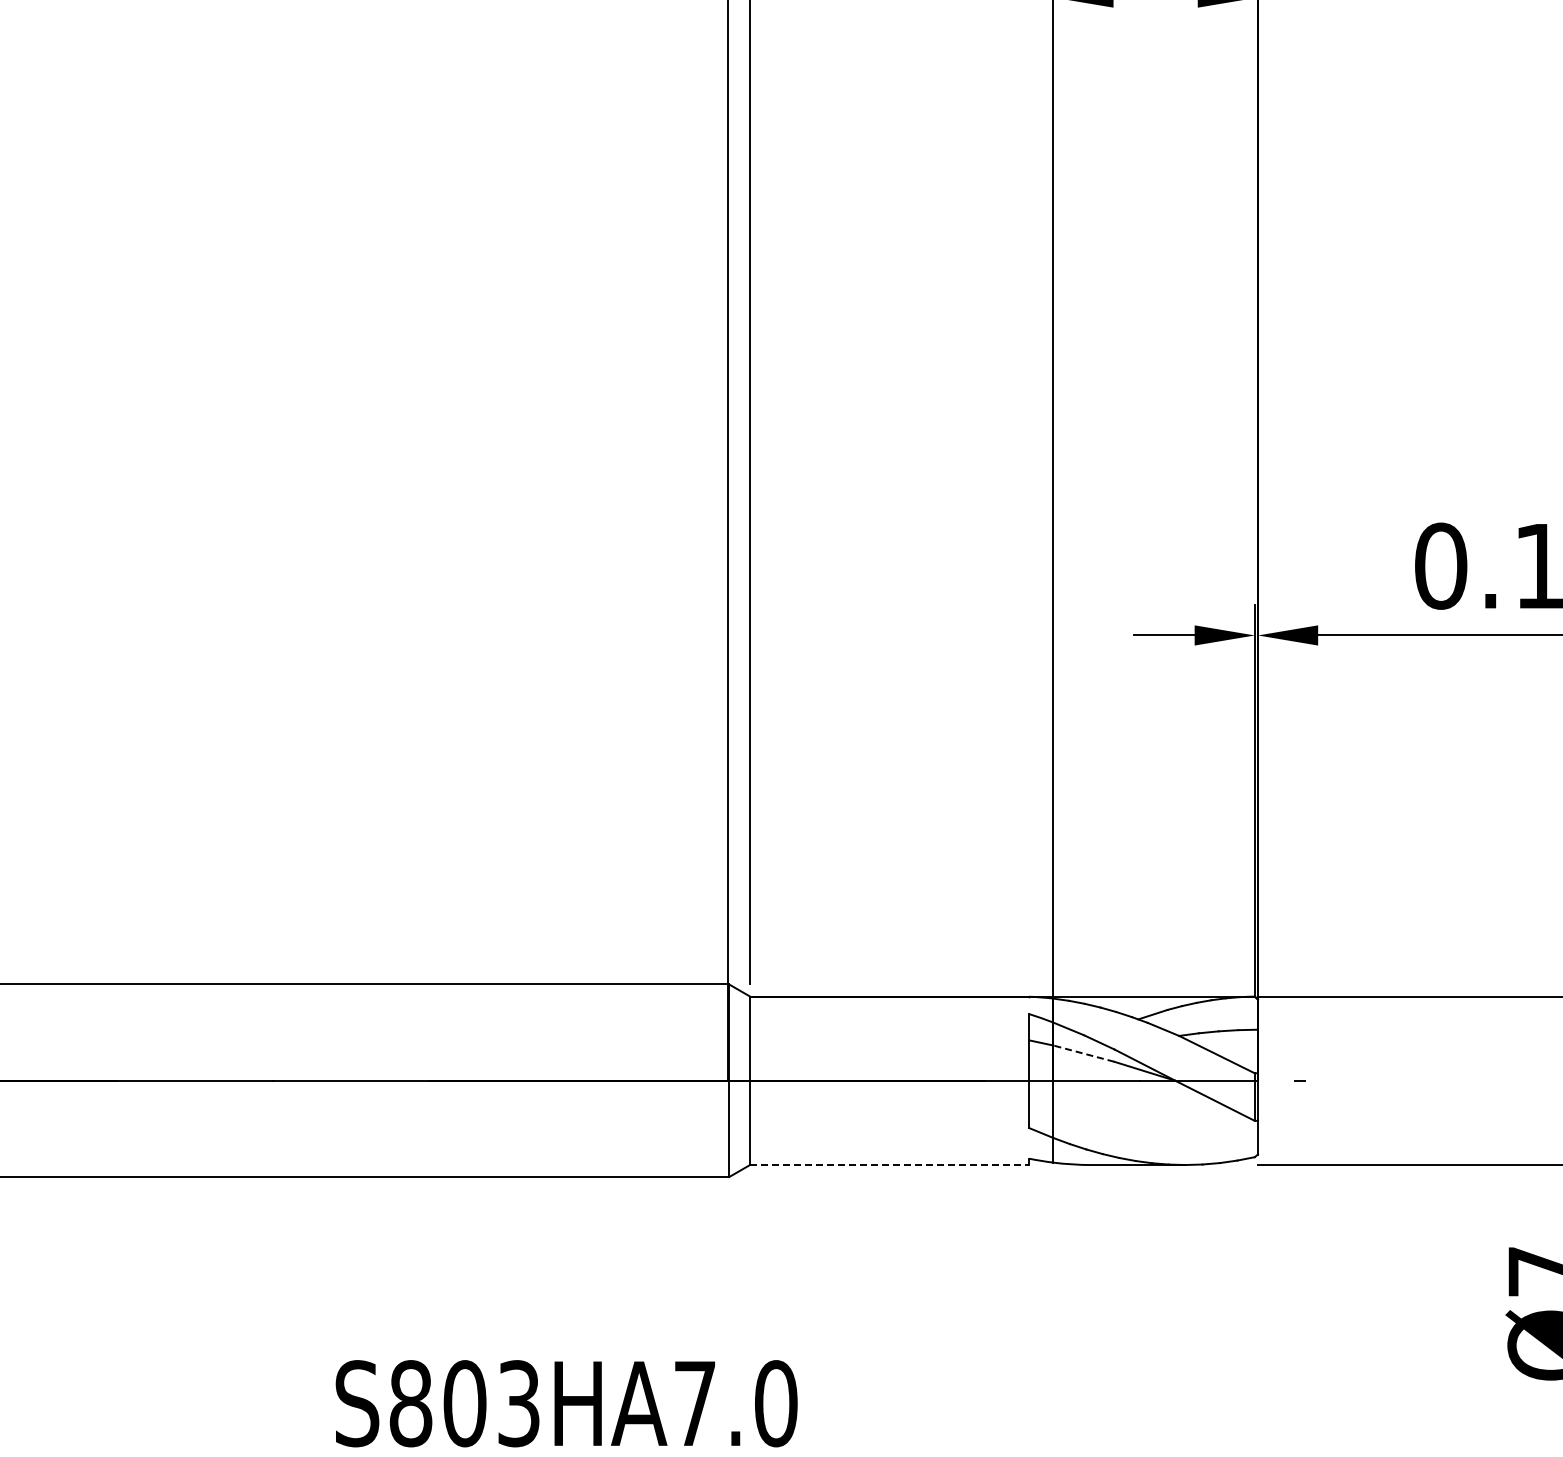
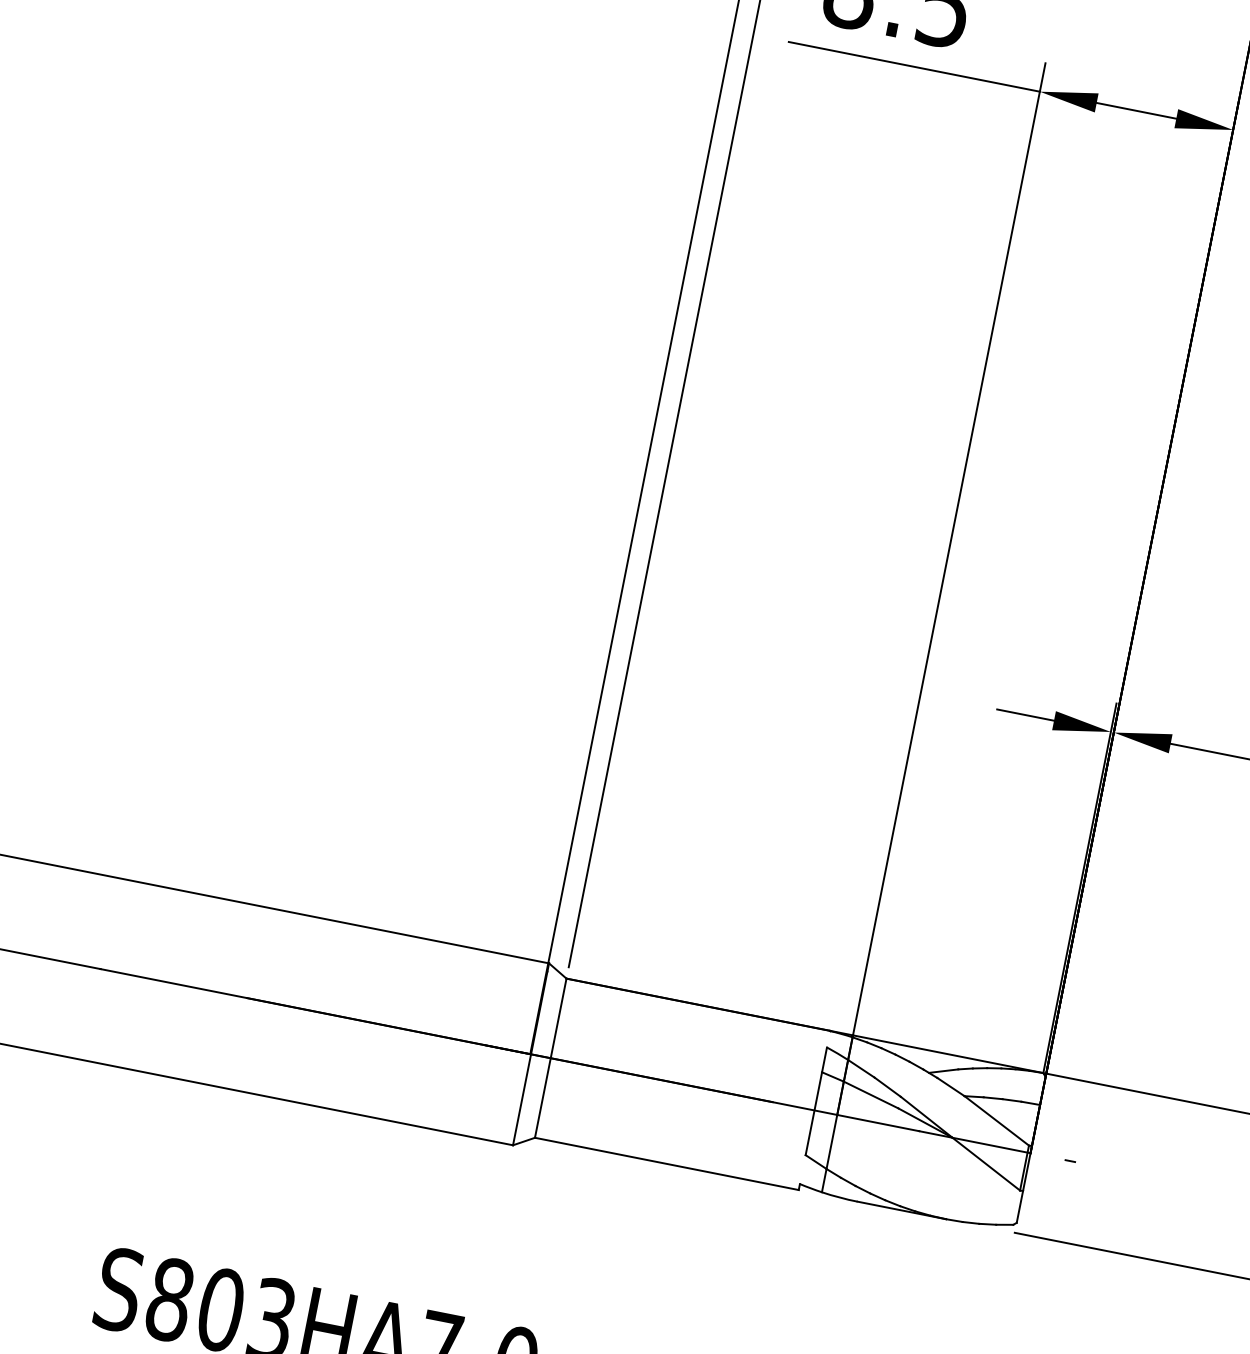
line: (1083, 1053) -> (870, 1094), dashed -> solid
line: (889, 1165) -> (666, 1164), dashed -> solid

